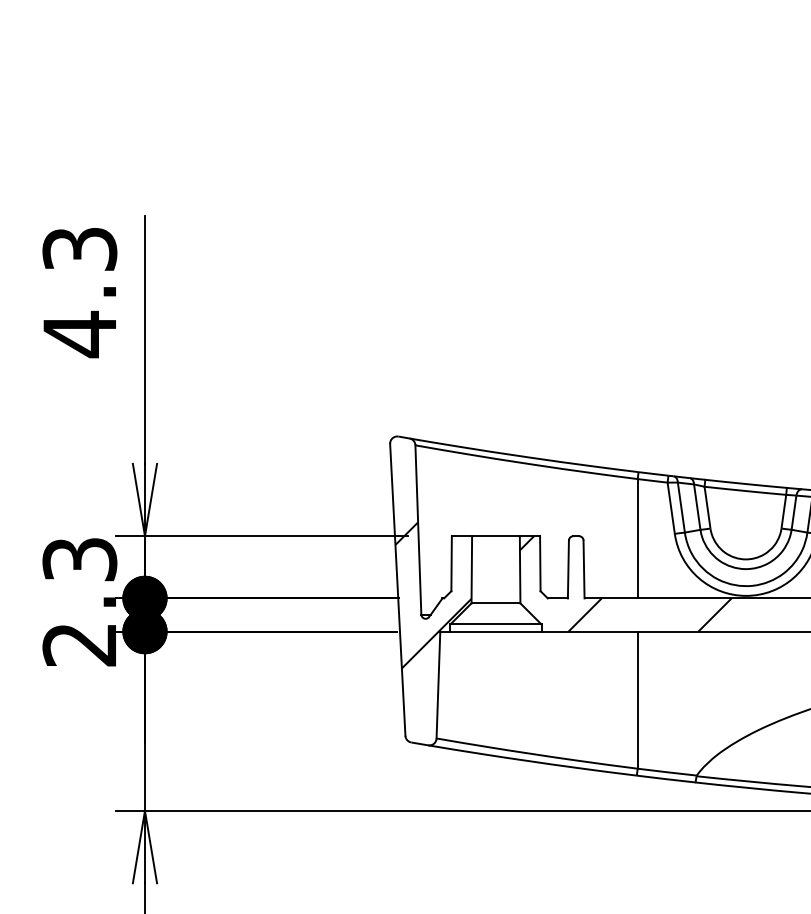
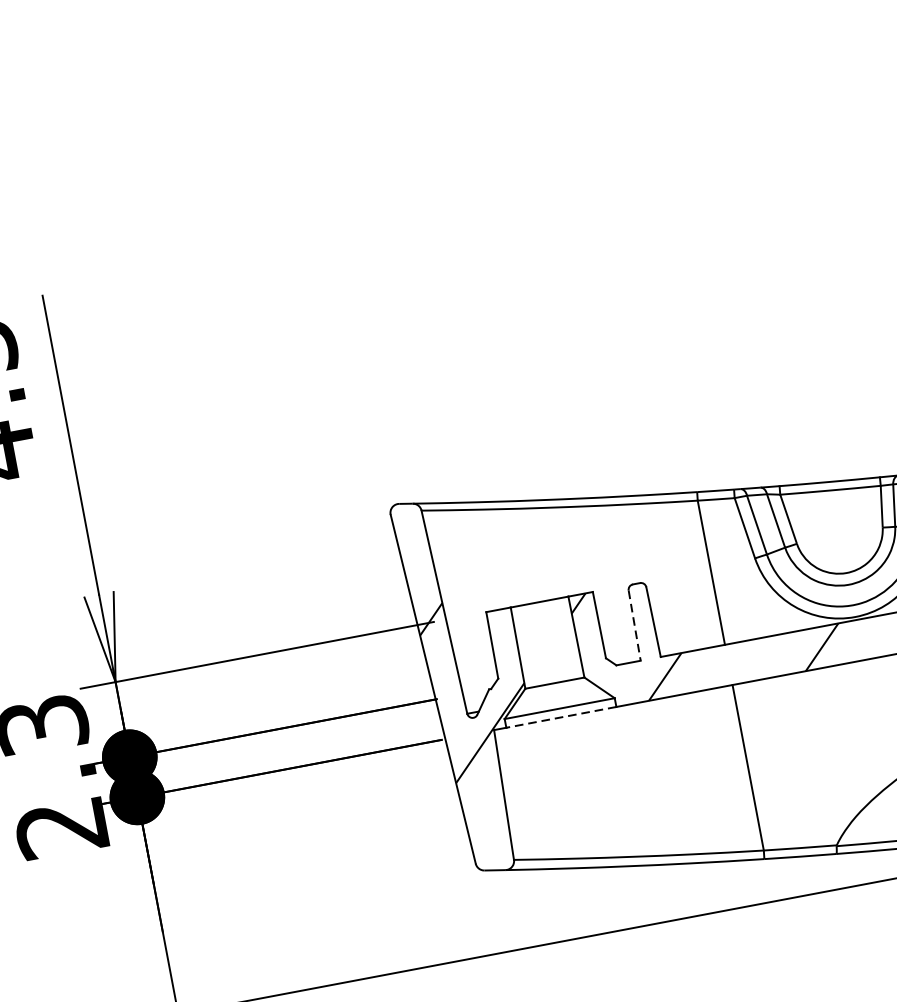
line: (568, 569) -> (634, 625), solid -> dashed
line: (495, 631) -> (560, 717), solid -> dashed

